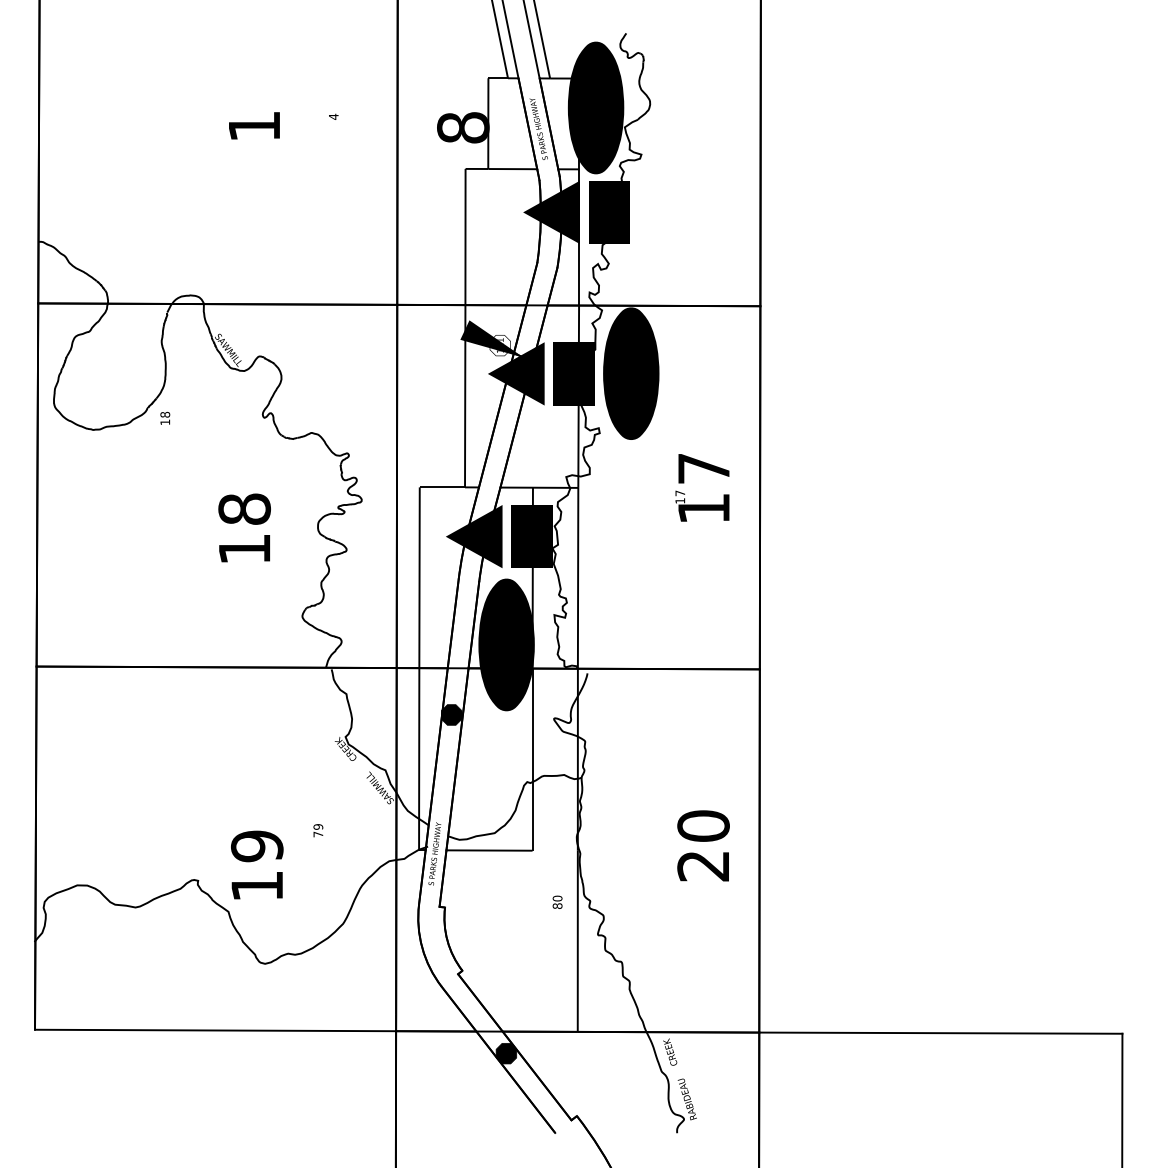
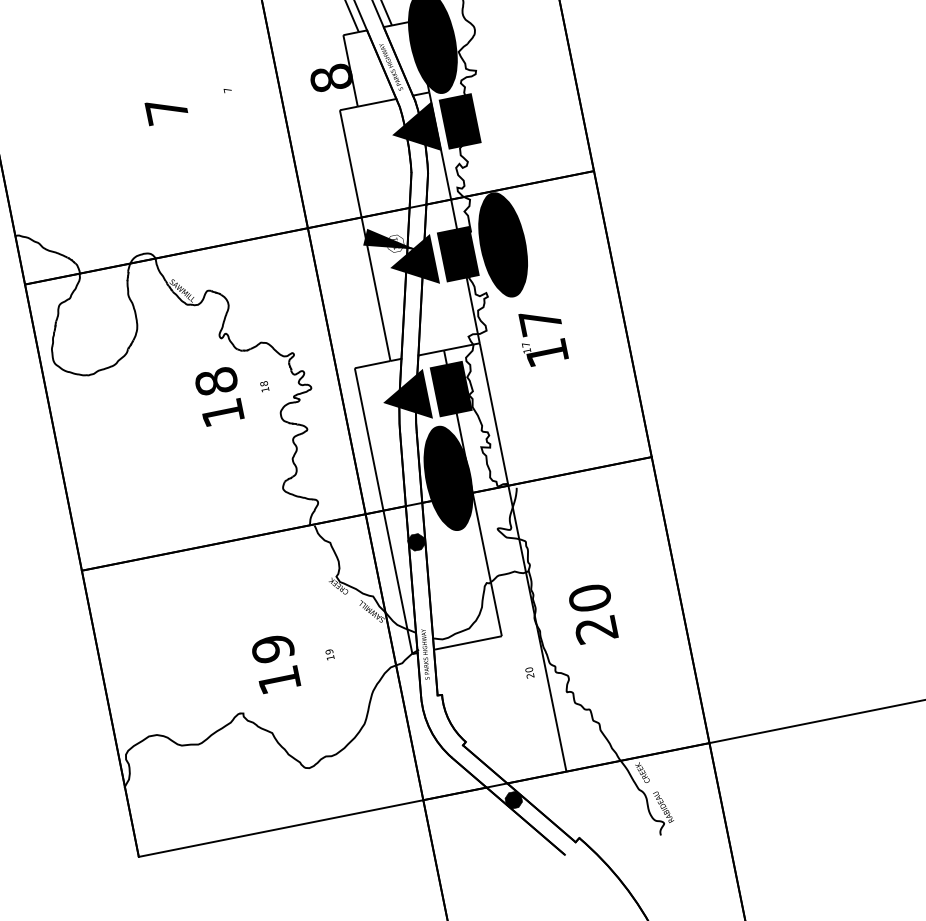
text: (333, 116) -> (227, 90), 4 -> 7
text: (254, 126) -> (166, 110), 1 -> 7
text: (165, 417) -> (264, 385), moved
text: (702, 487) -> (542, 336), moved
text: (244, 527) -> (219, 395), moved
text: (318, 834) -> (330, 657), 79 -> 19
text: (703, 845) -> (593, 613), moved
text: (257, 864) -> (276, 663), moved
text: (557, 905) -> (530, 675), 80 -> 20

